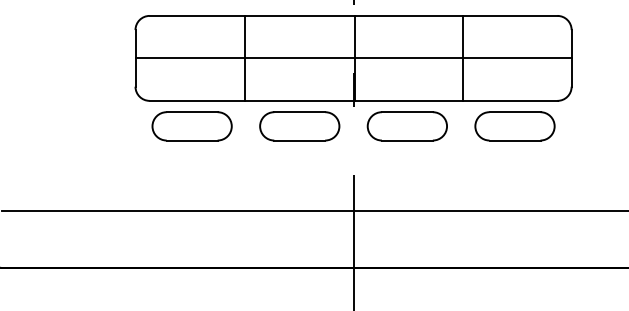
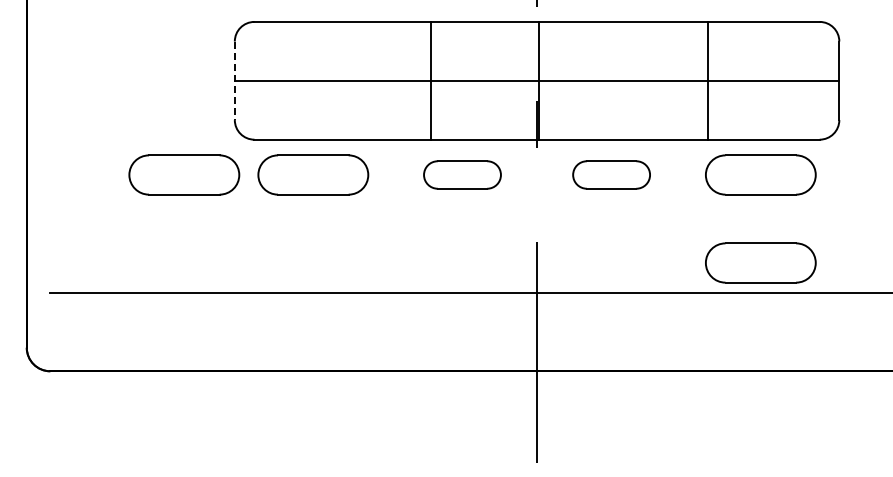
line: (135, 58) -> (234, 81), solid -> dashed
line: (244, 58) -> (430, 80), moved
line: (462, 58) -> (708, 80), moved
part: (99, 125) -> (184, 174), added
part: (299, 125) -> (462, 174), size x0.7
part: (407, 125) -> (611, 174), size x0.7
part: (514, 189) -> (760, 262), added

